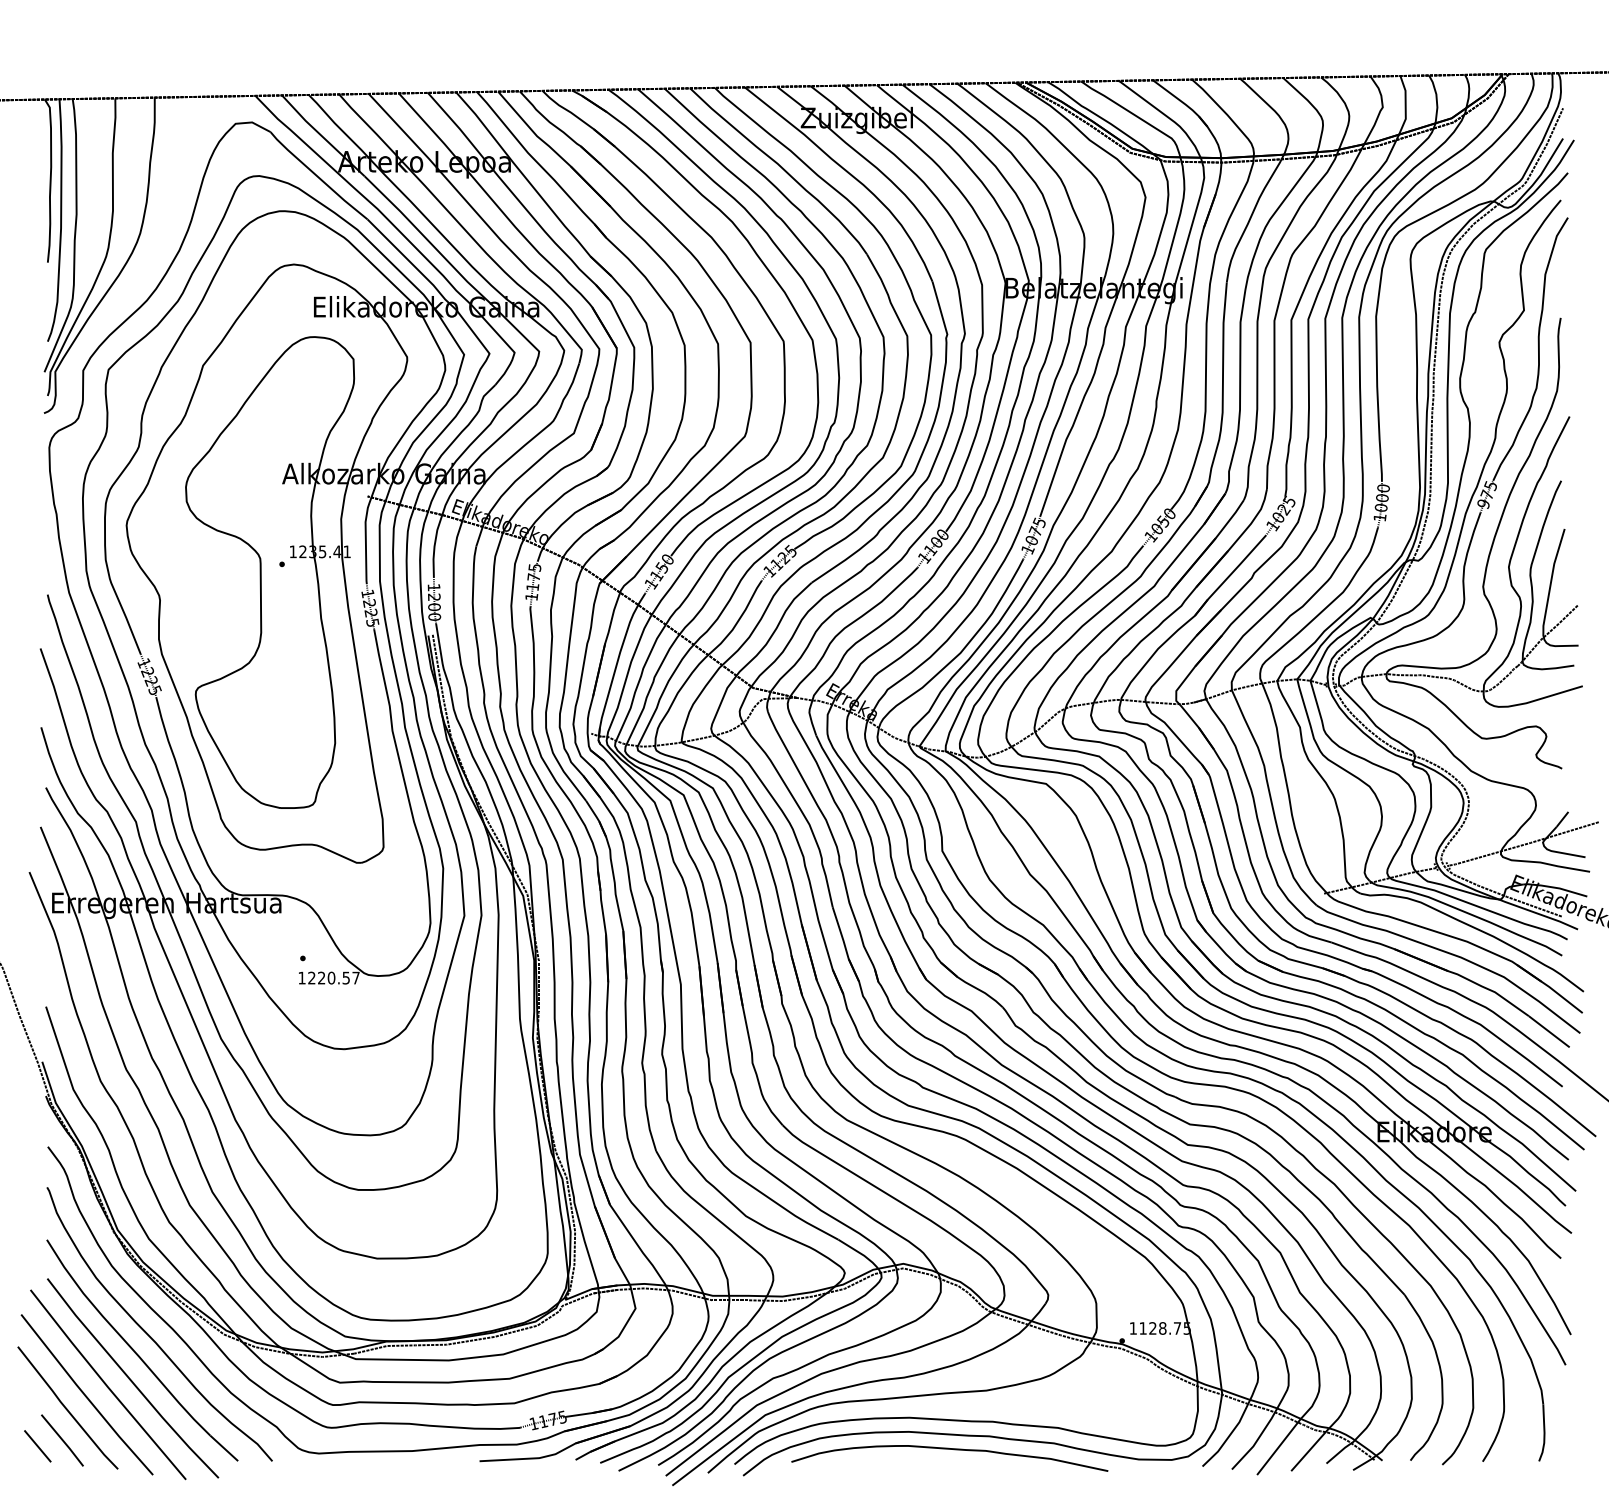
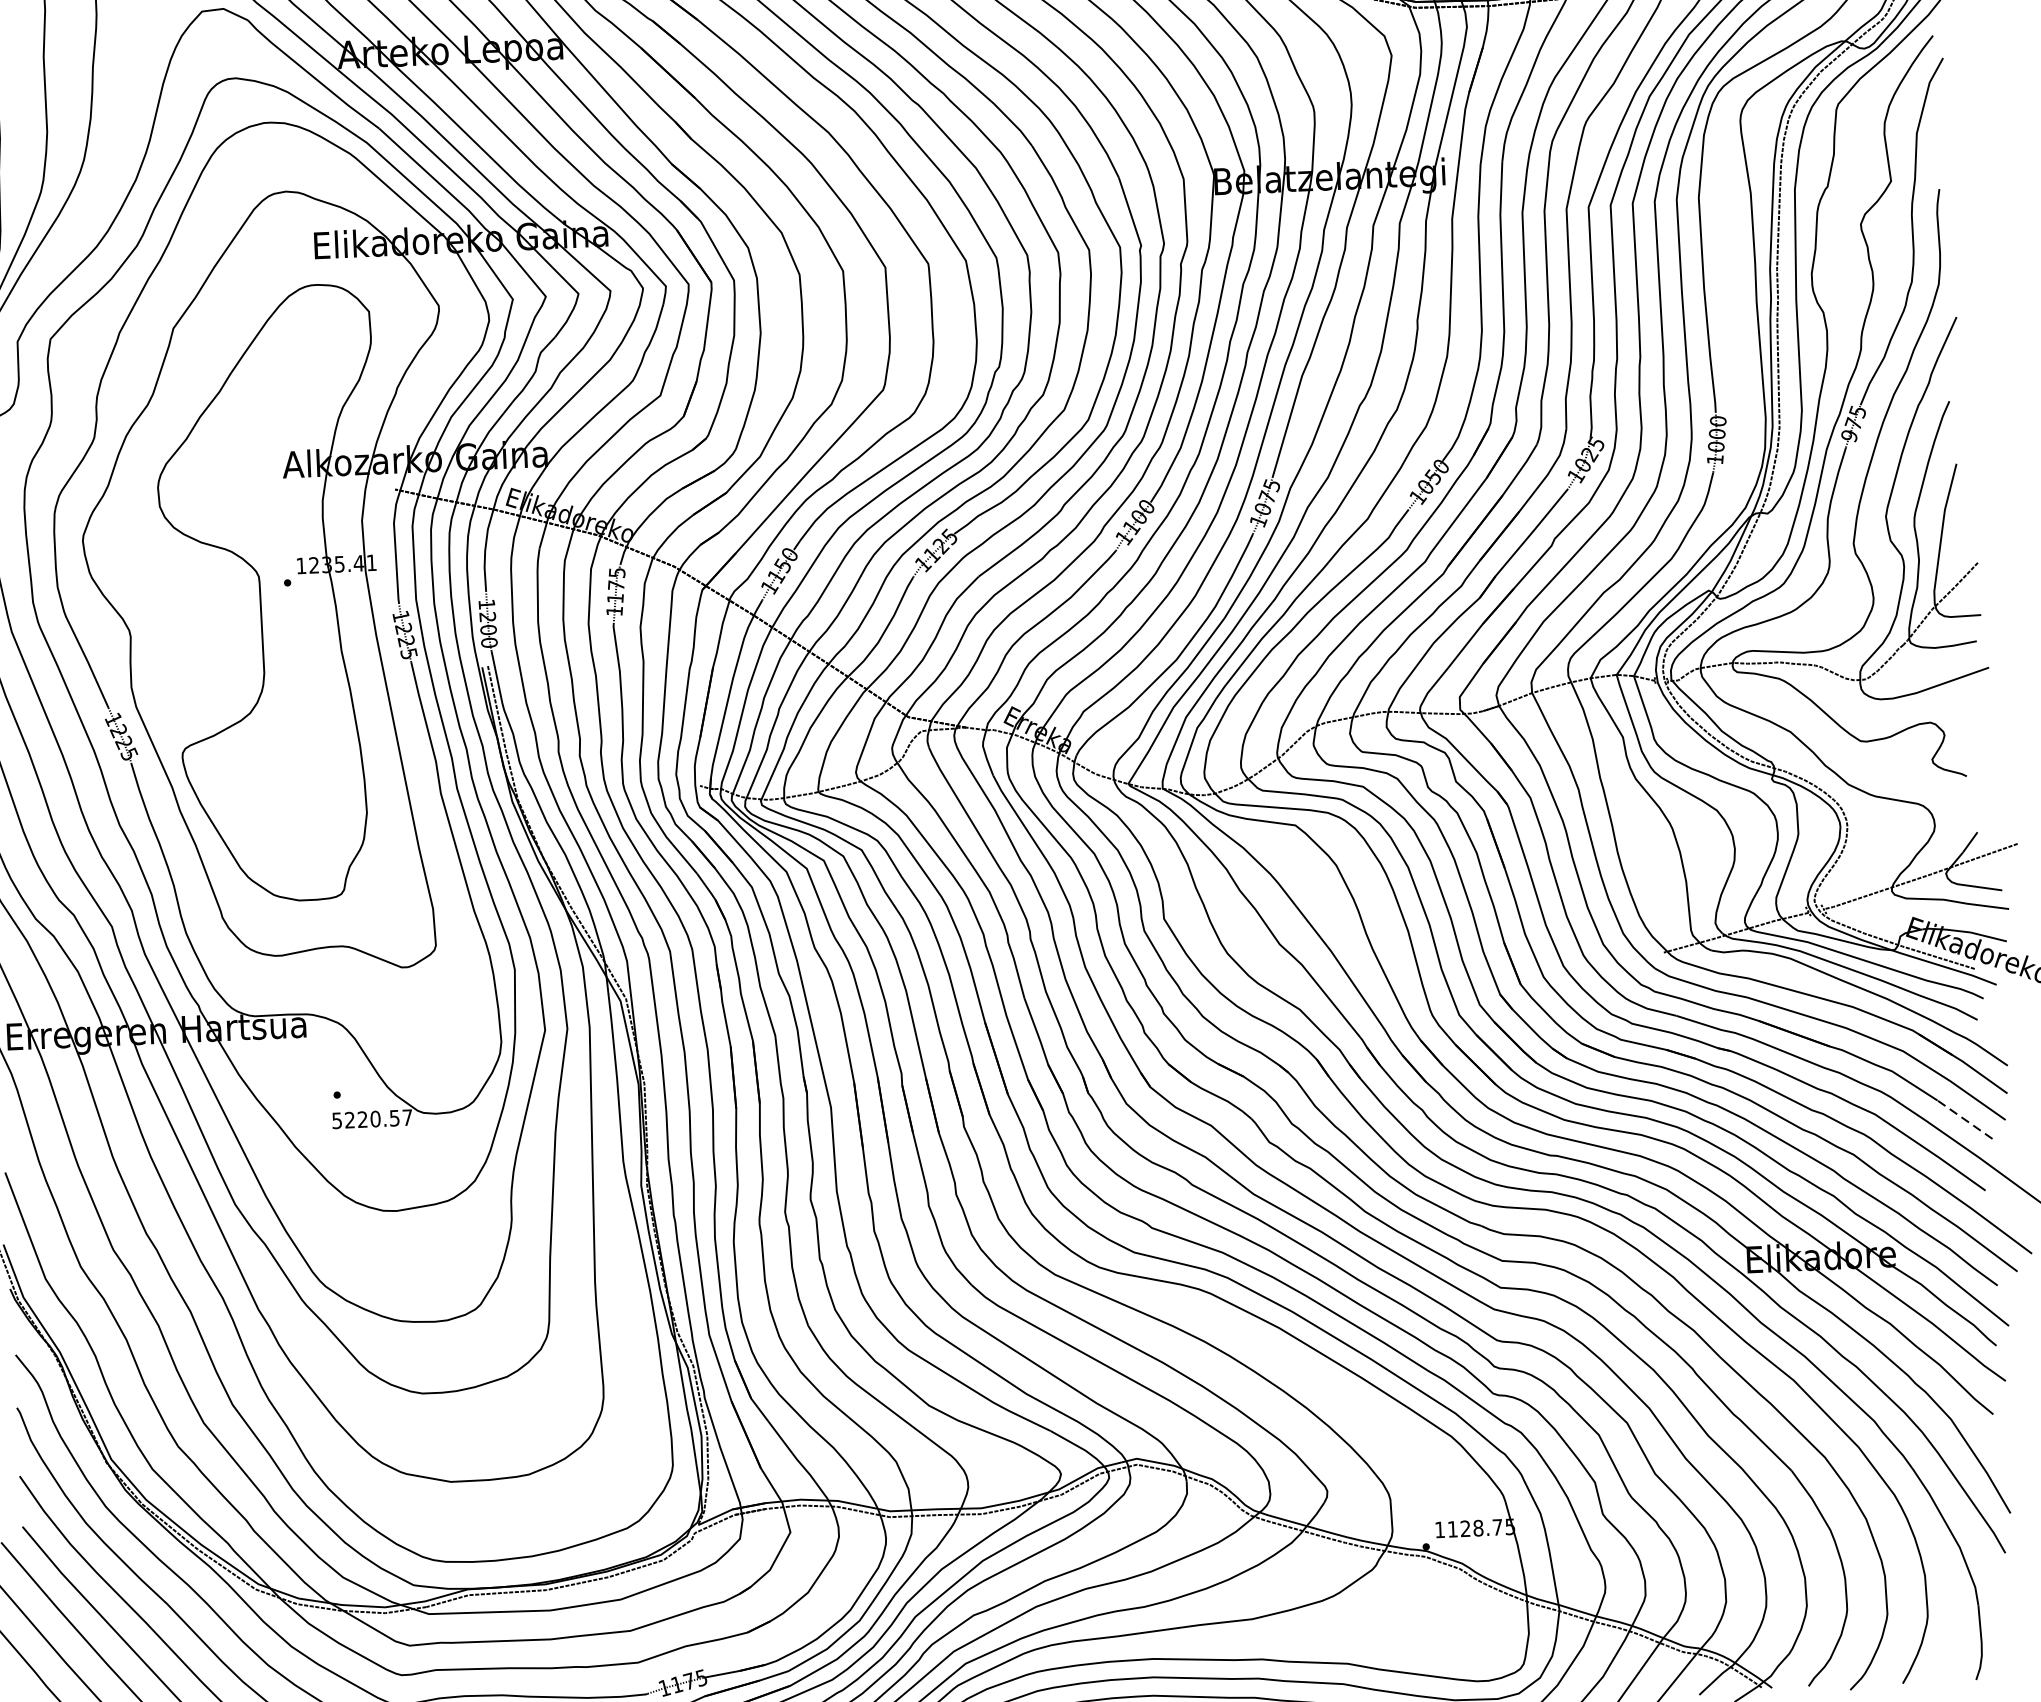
text: (301, 977) -> (336, 1120), 1220.57 -> 5220.57
line: (1549, 1031) -> (1965, 1119), solid -> dashed

